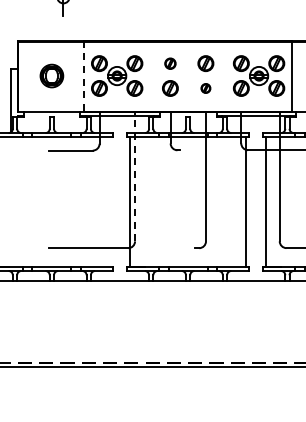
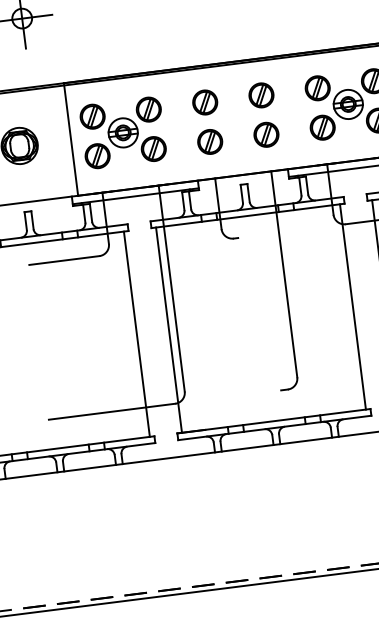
part: (170, 63) -> (205, 102), size x1.43
line: (84, 76) -> (71, 140), dashed -> solid
part: (205, 88) -> (265, 134), size x1.67
line: (135, 176) -> (172, 288), dashed -> solid
line: (109, 201) -> (136, 333), added

